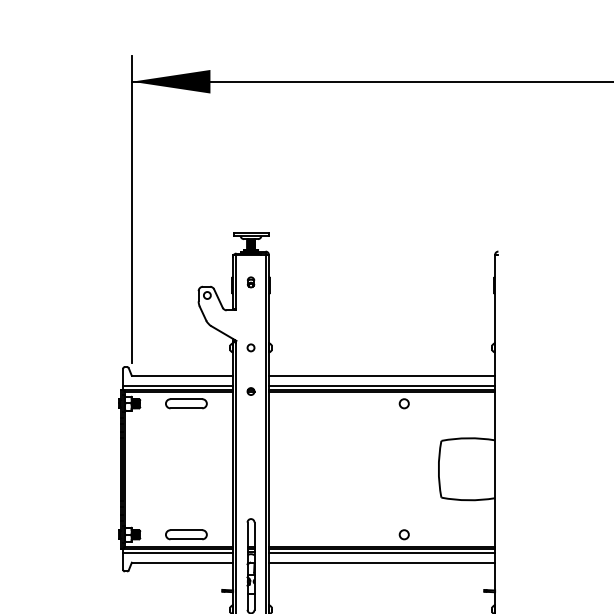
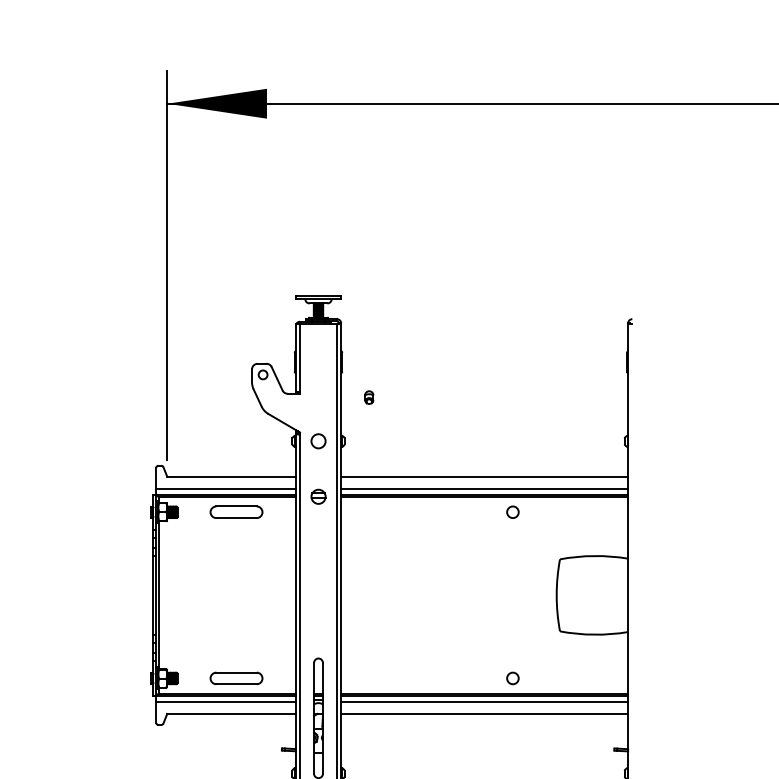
part: (250, 282) -> (368, 397), moved
circle: (250, 347) -> (317, 440), size x1.6
part: (250, 391) -> (317, 496), size x1.6

